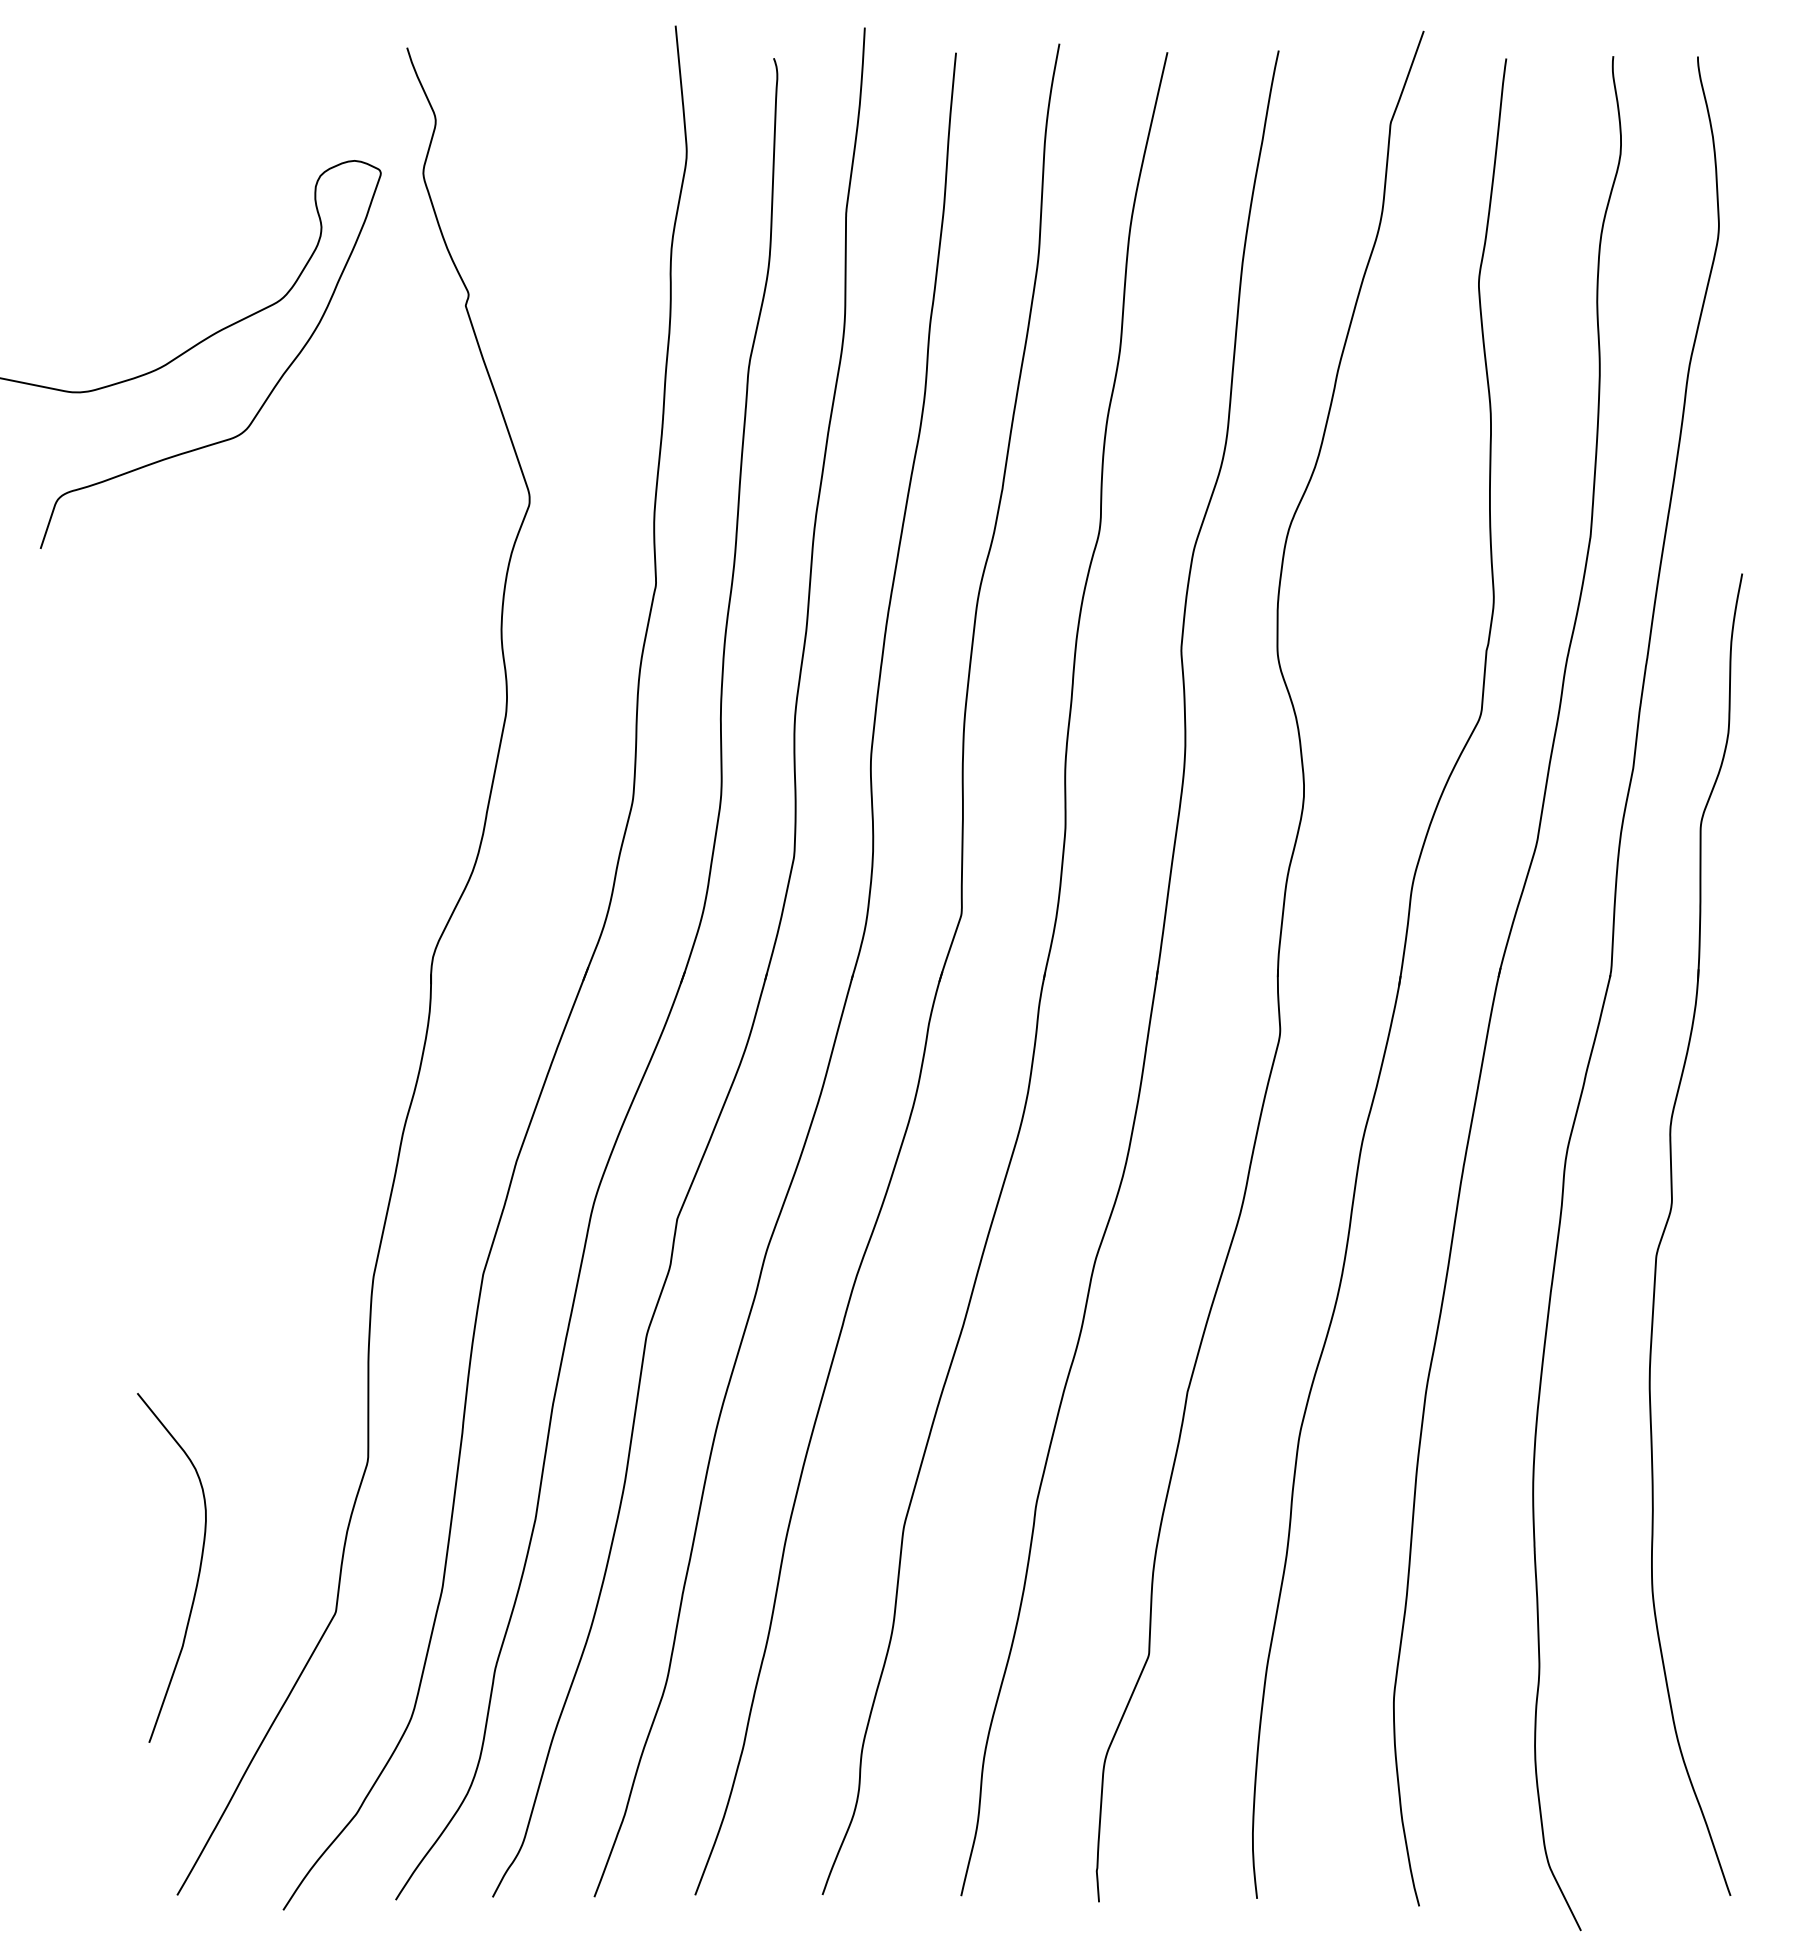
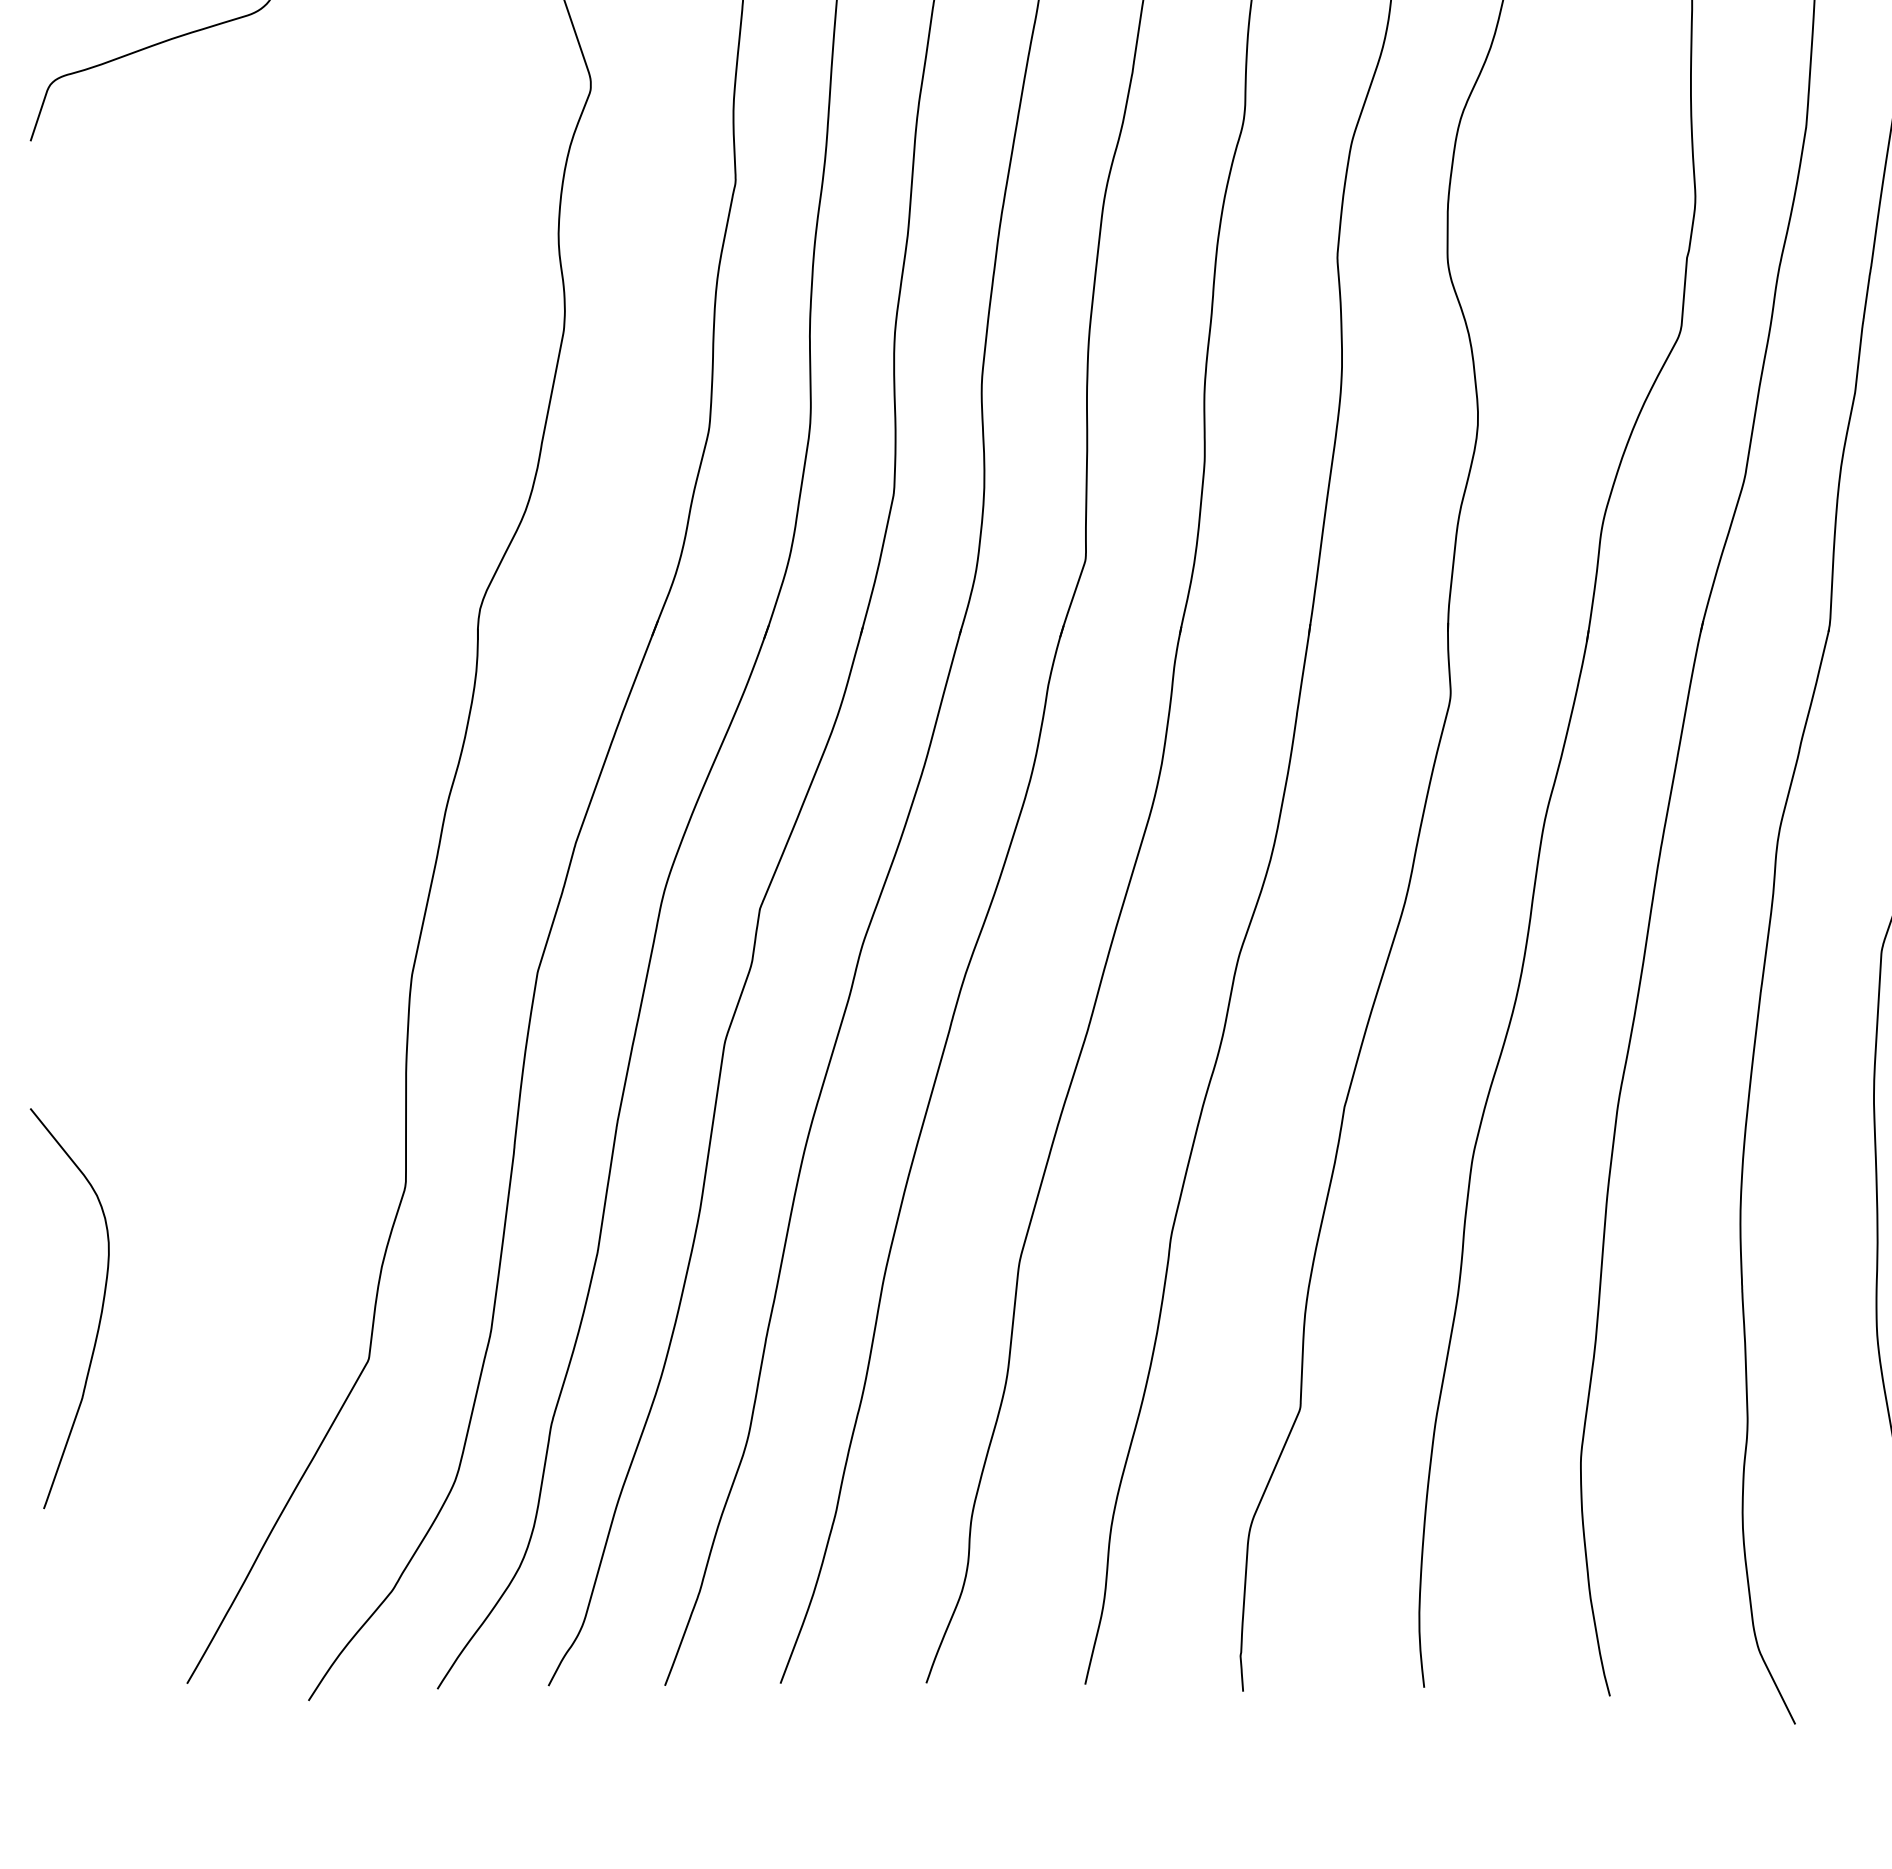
curve: (198, 1571) -> (100, 1312), moved

